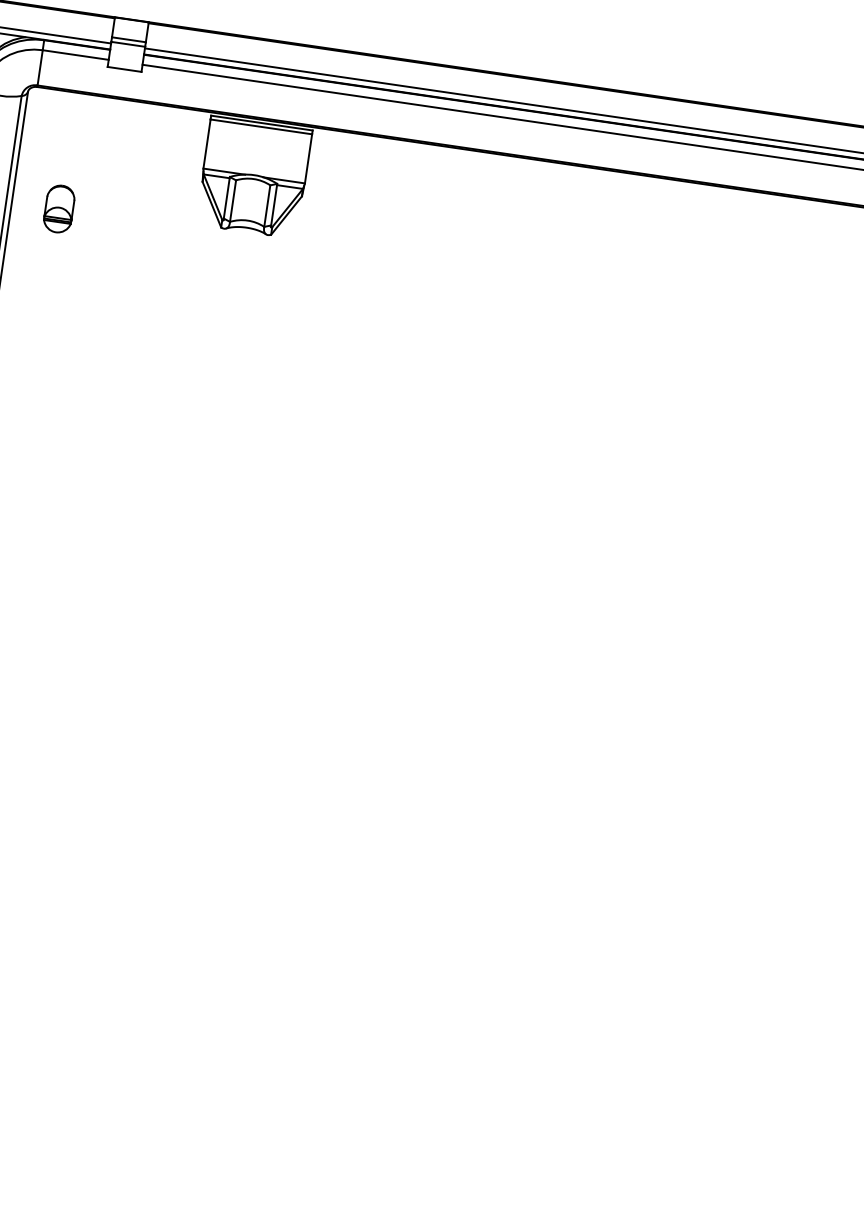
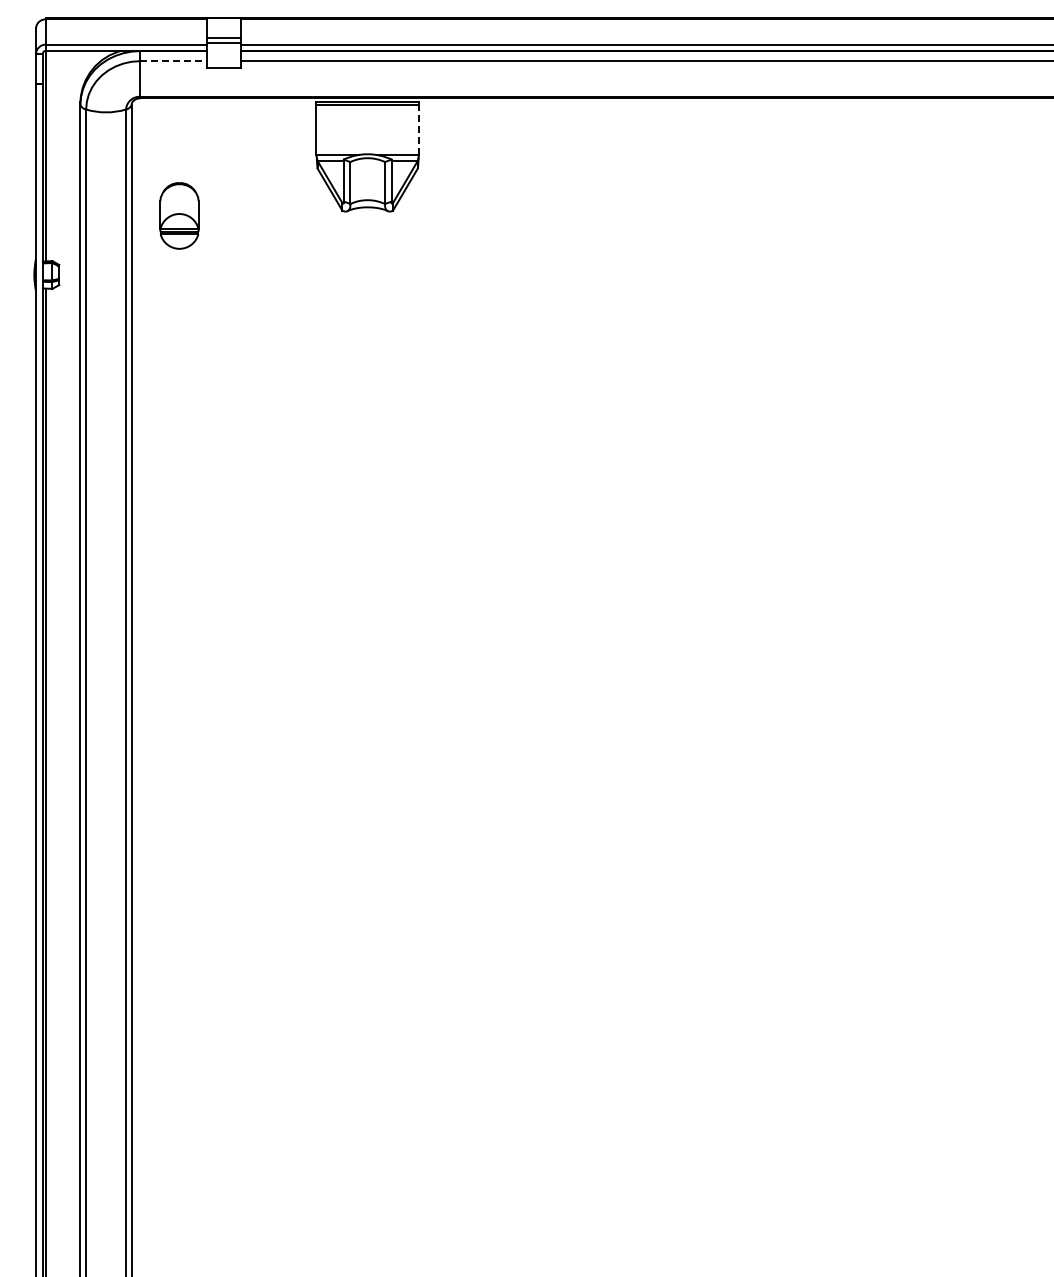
line: (76, 55) -> (174, 61), solid -> dashed
line: (309, 159) -> (419, 130), solid -> dashed
part: (59, 208) -> (179, 215), size x1.4

